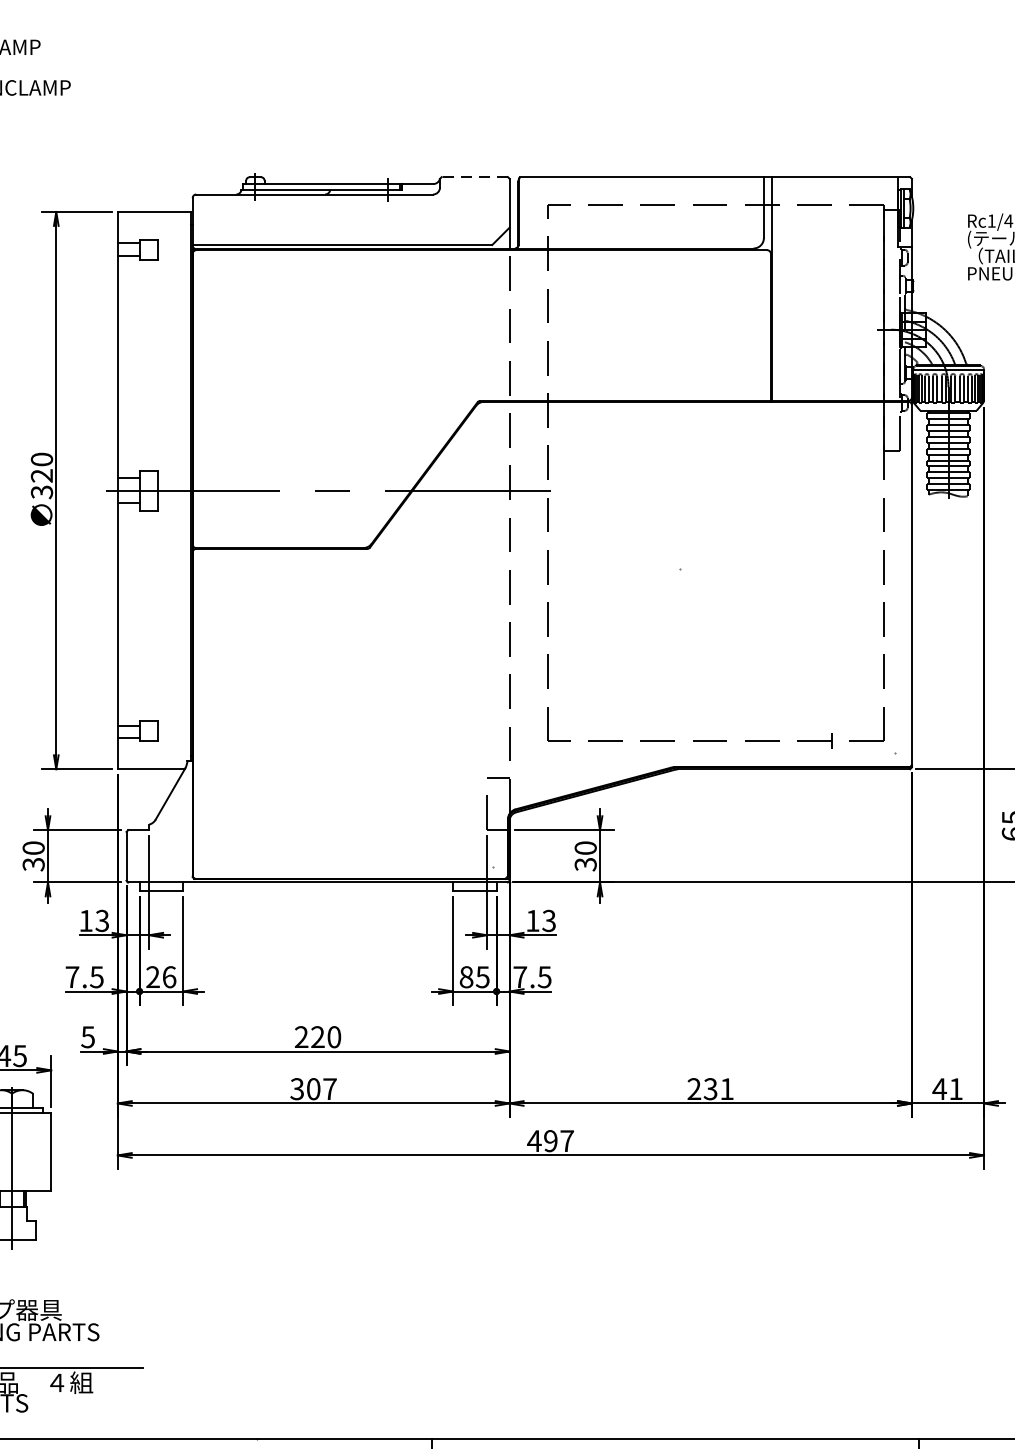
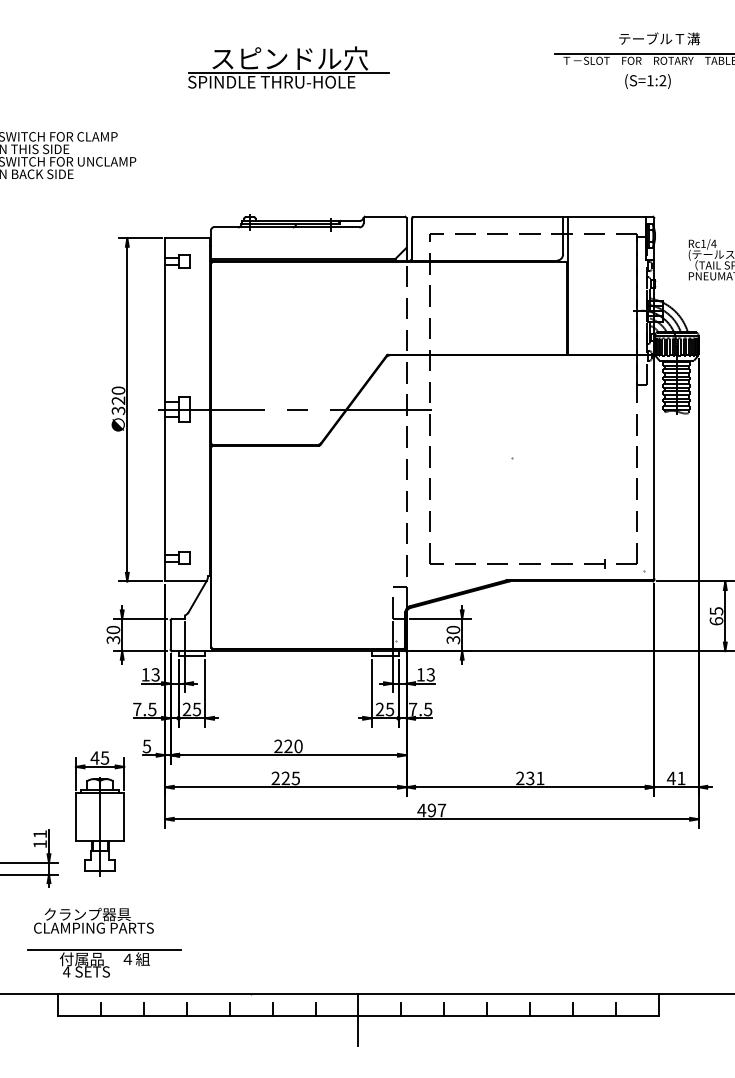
line: (473, 176) -> (384, 216), dashed -> solid
text: (168, 977) -> (196, 709), 26 -> 25
text: (465, 977) -> (379, 709), 85 -> 25
text: (313, 1089) -> (285, 778), 307 -> 225

